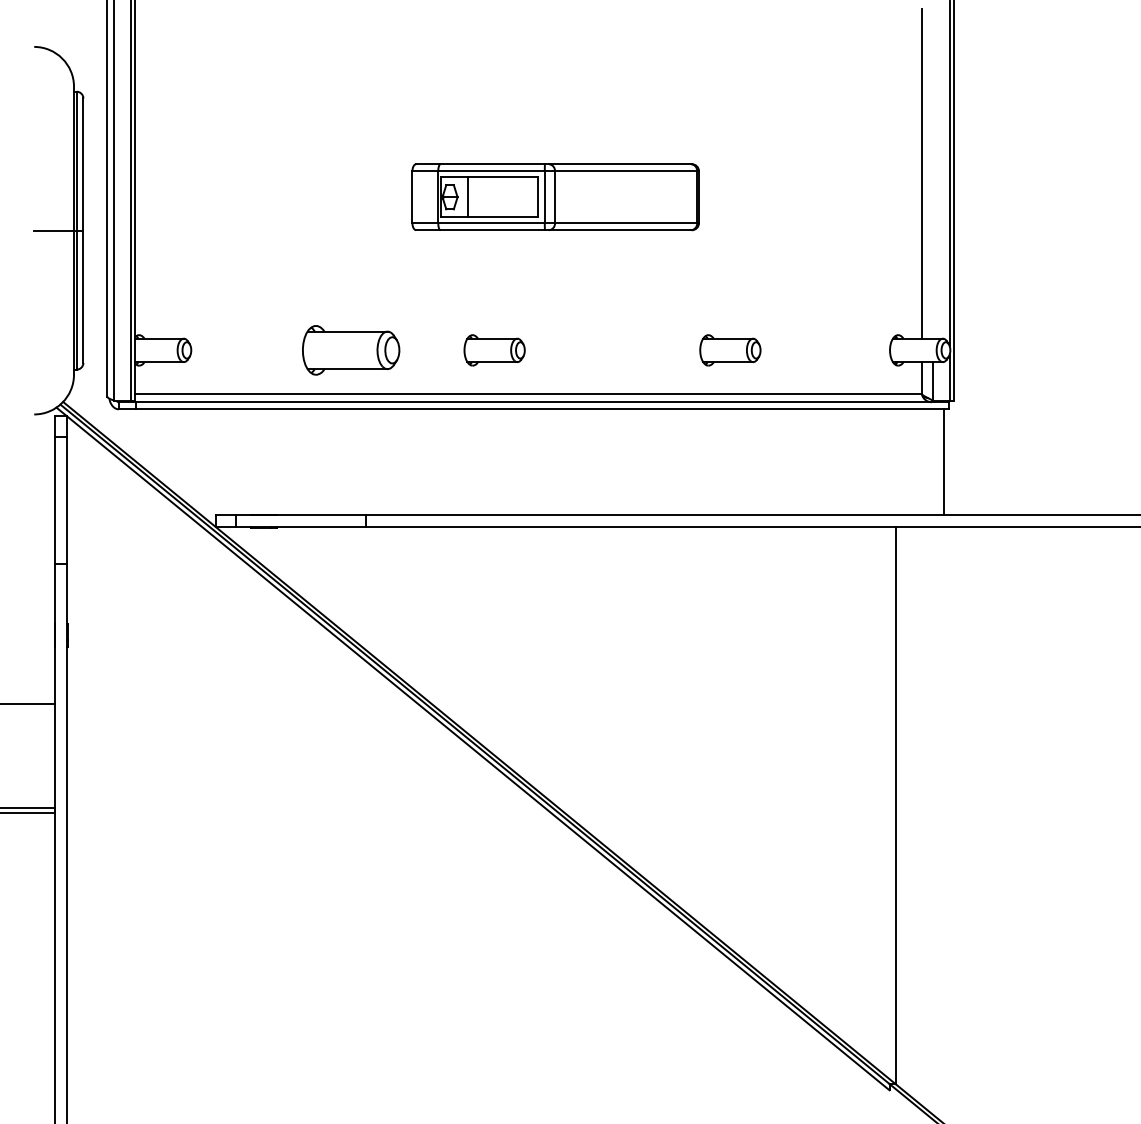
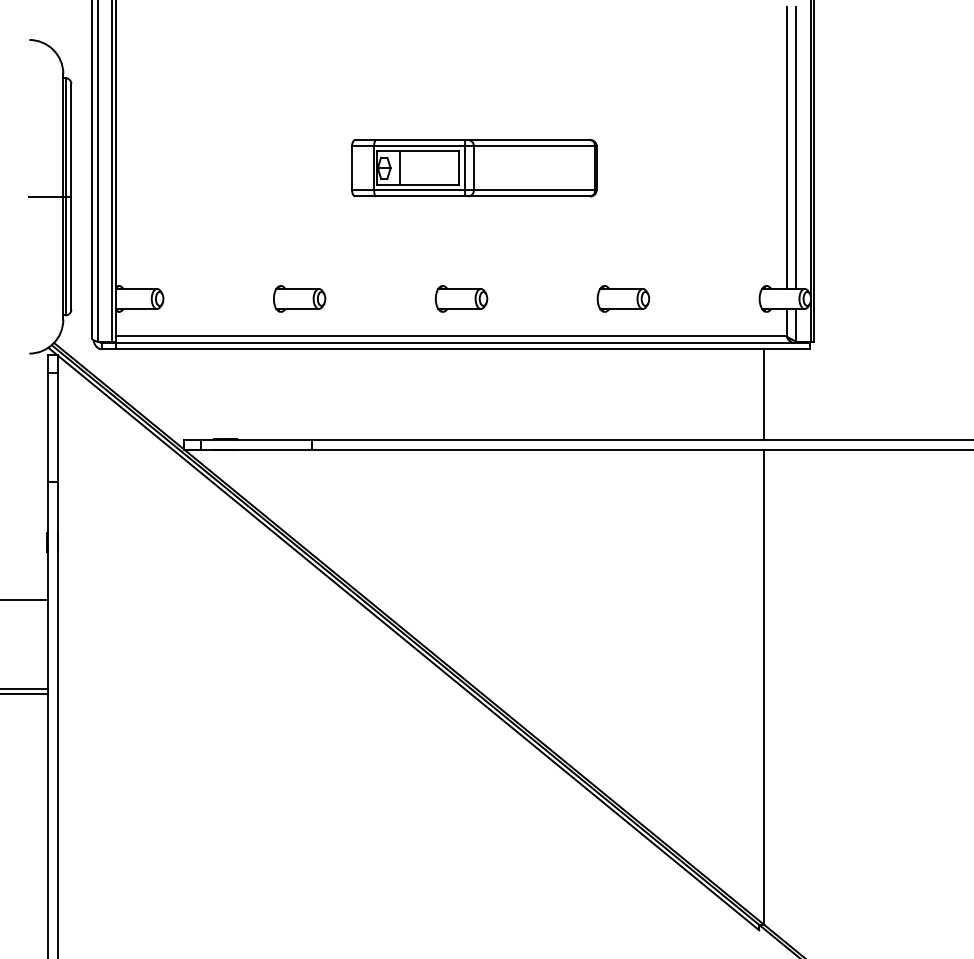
line: (932, 173) -> (795, 147), added
part: (350, 350) -> (299, 299), size x0.62
part: (494, 350) -> (461, 299), moved
line: (943, 462) -> (764, 394), moved

